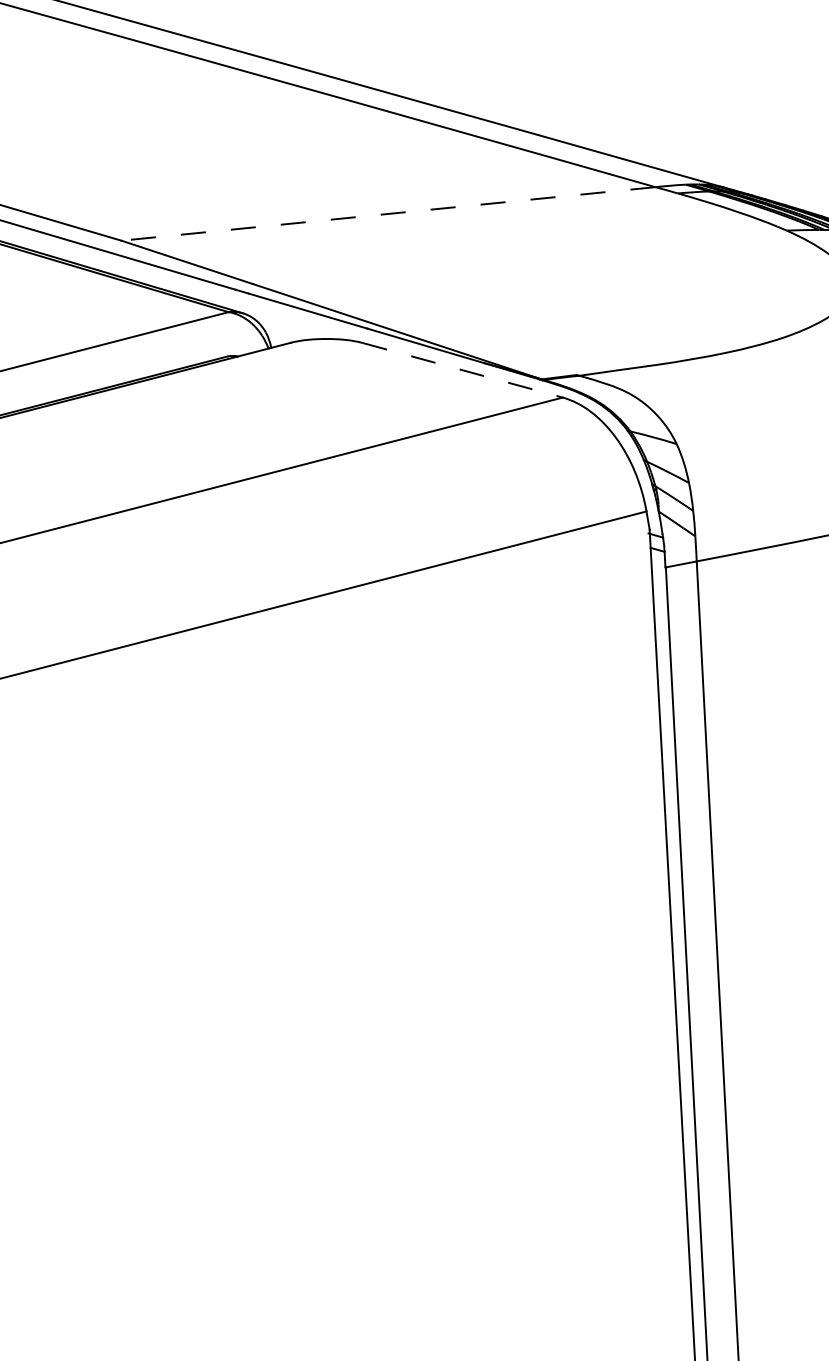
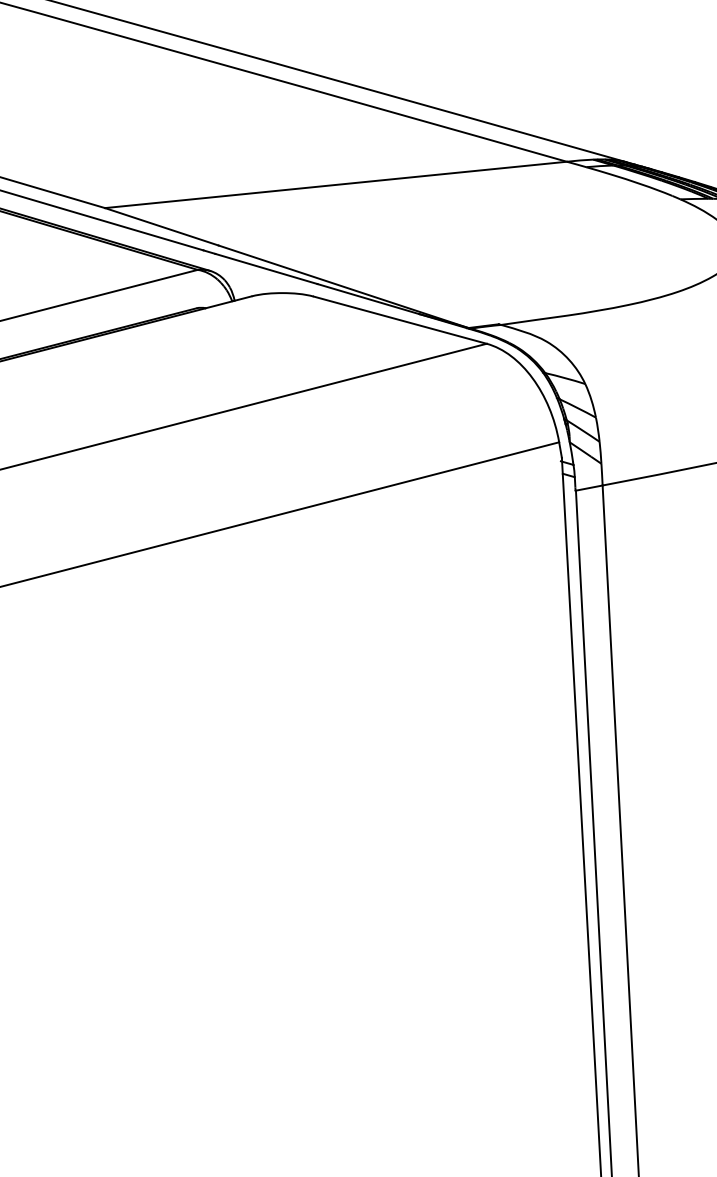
line: (387, 213) -> (335, 184), dashed -> solid
line: (463, 370) -> (400, 320), dashed -> solid

